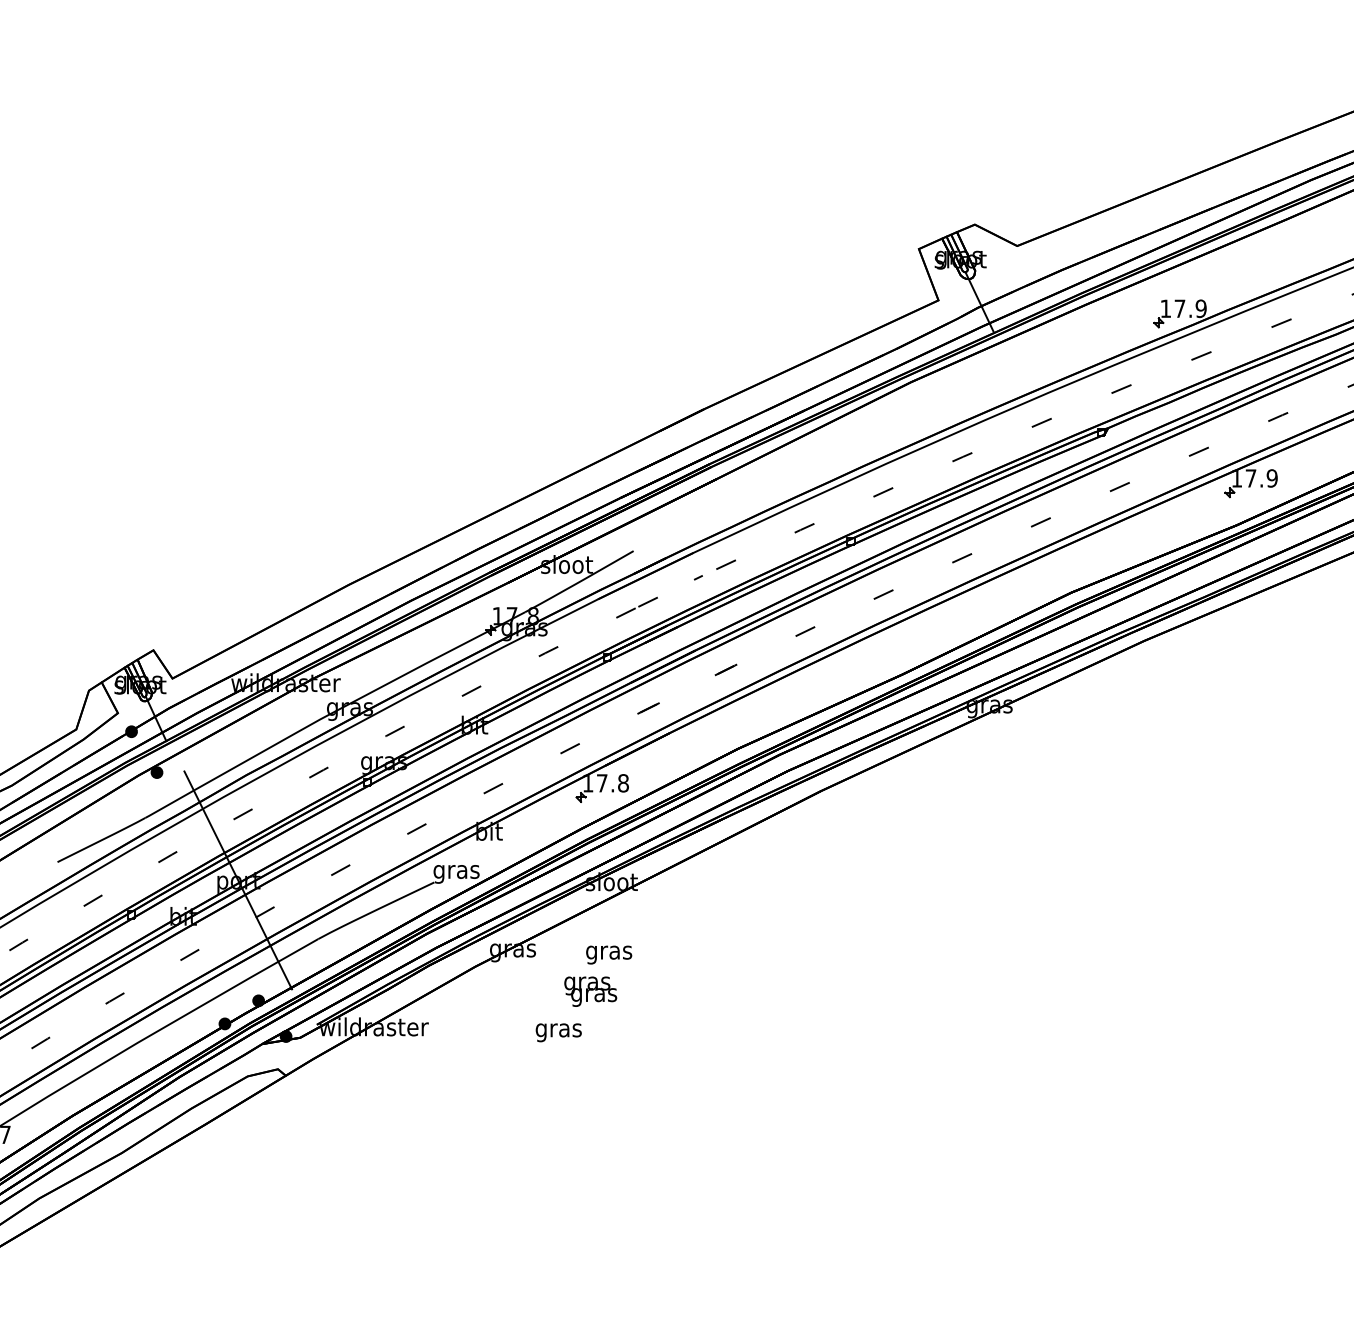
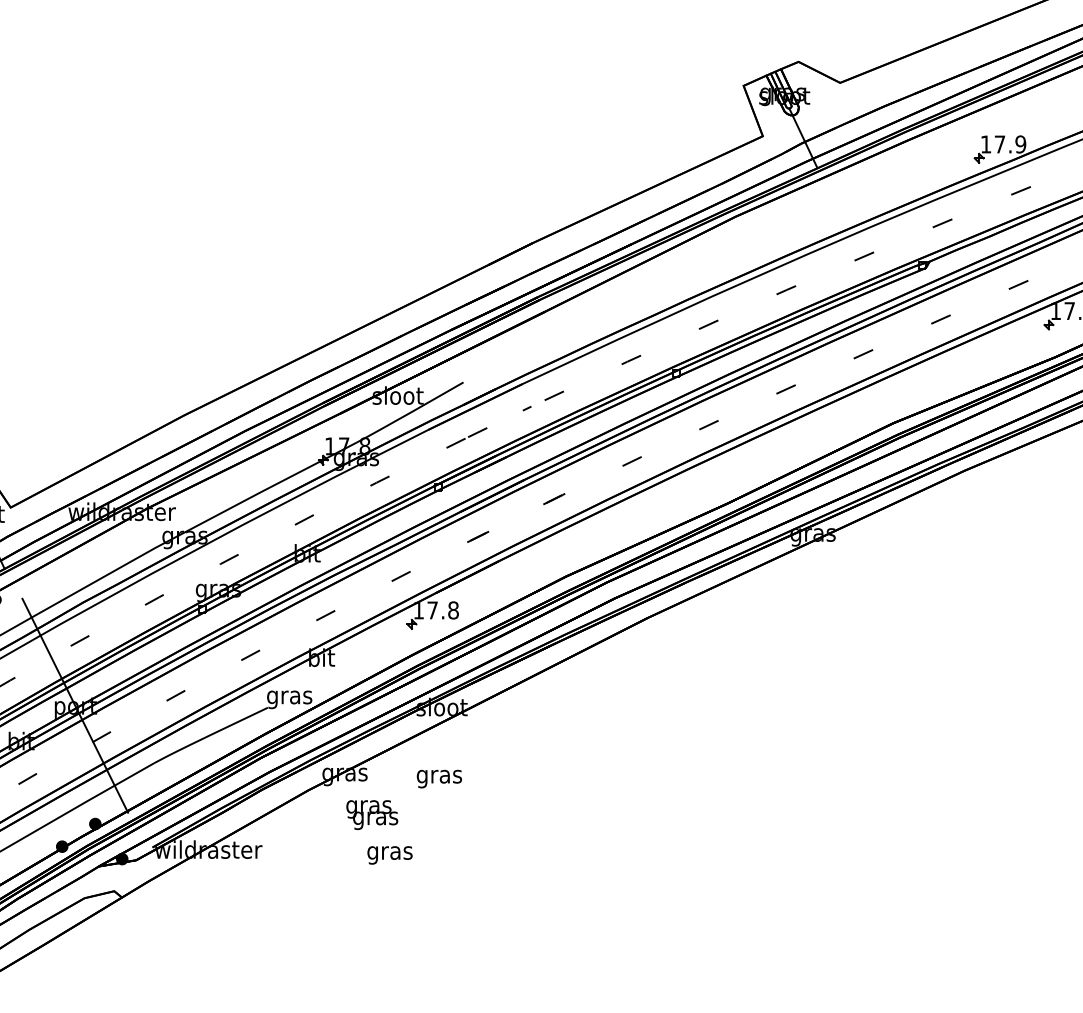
text: (590, 991) -> (372, 814), moved

